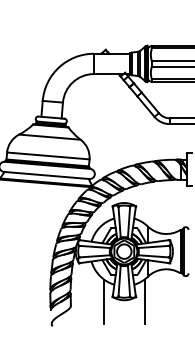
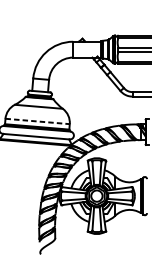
line: (48, 156) -> (37, 121), solid -> dashed
line: (104, 301) -> (81, 235), removed
line: (144, 301) -> (112, 235), removed

